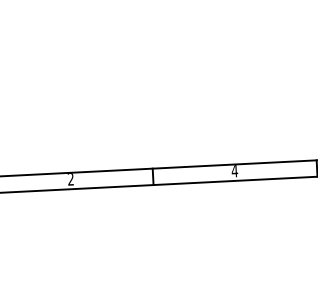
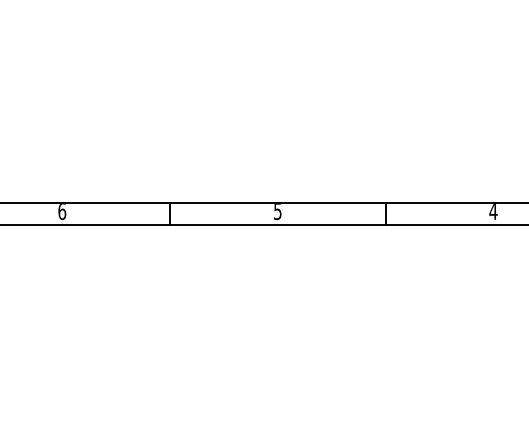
text: (234, 171) -> (277, 212), 4 -> 5
text: (71, 180) -> (62, 212), 2 -> 6

